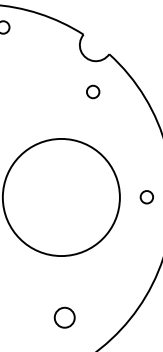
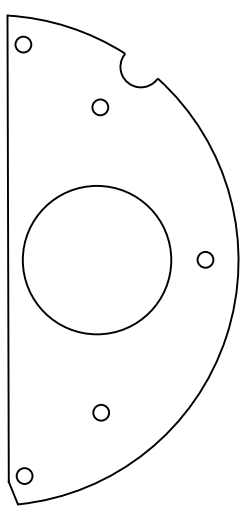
circle: (93, 92) -> (100, 107), moved
circle: (64, 317) -> (100, 412), size x0.62

